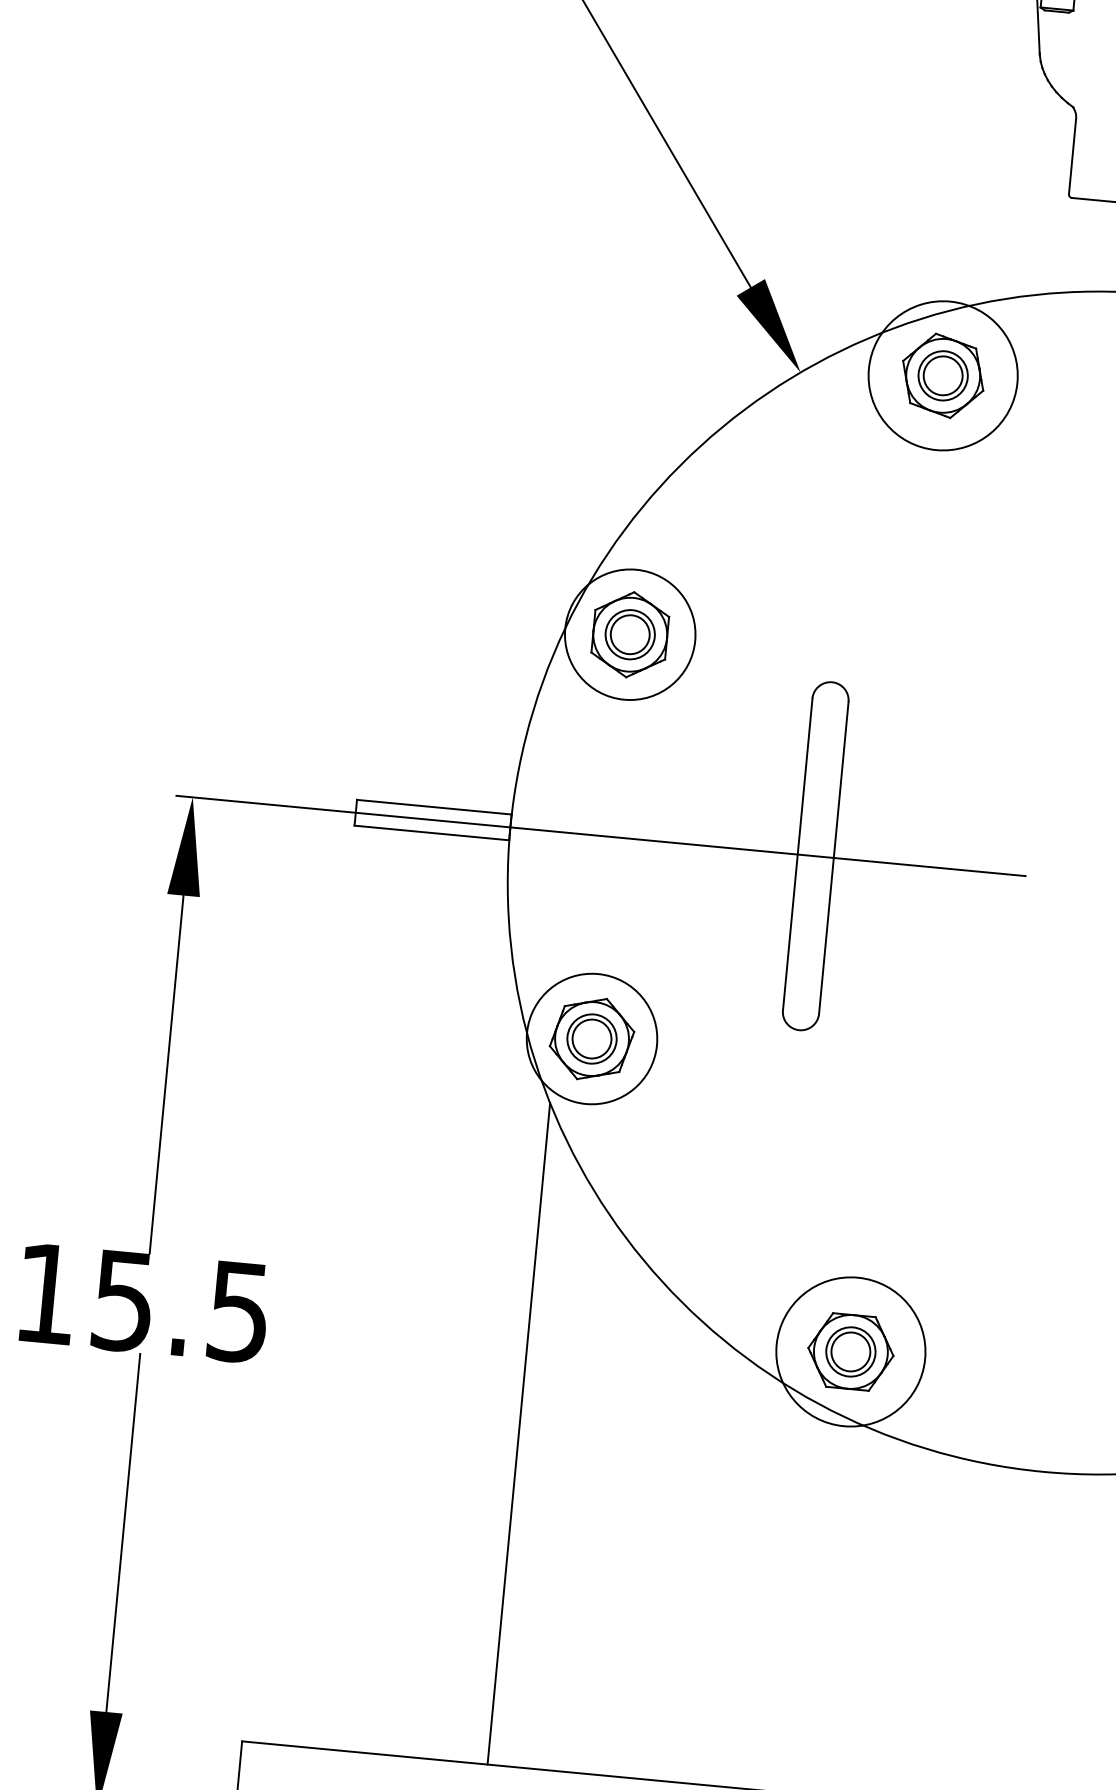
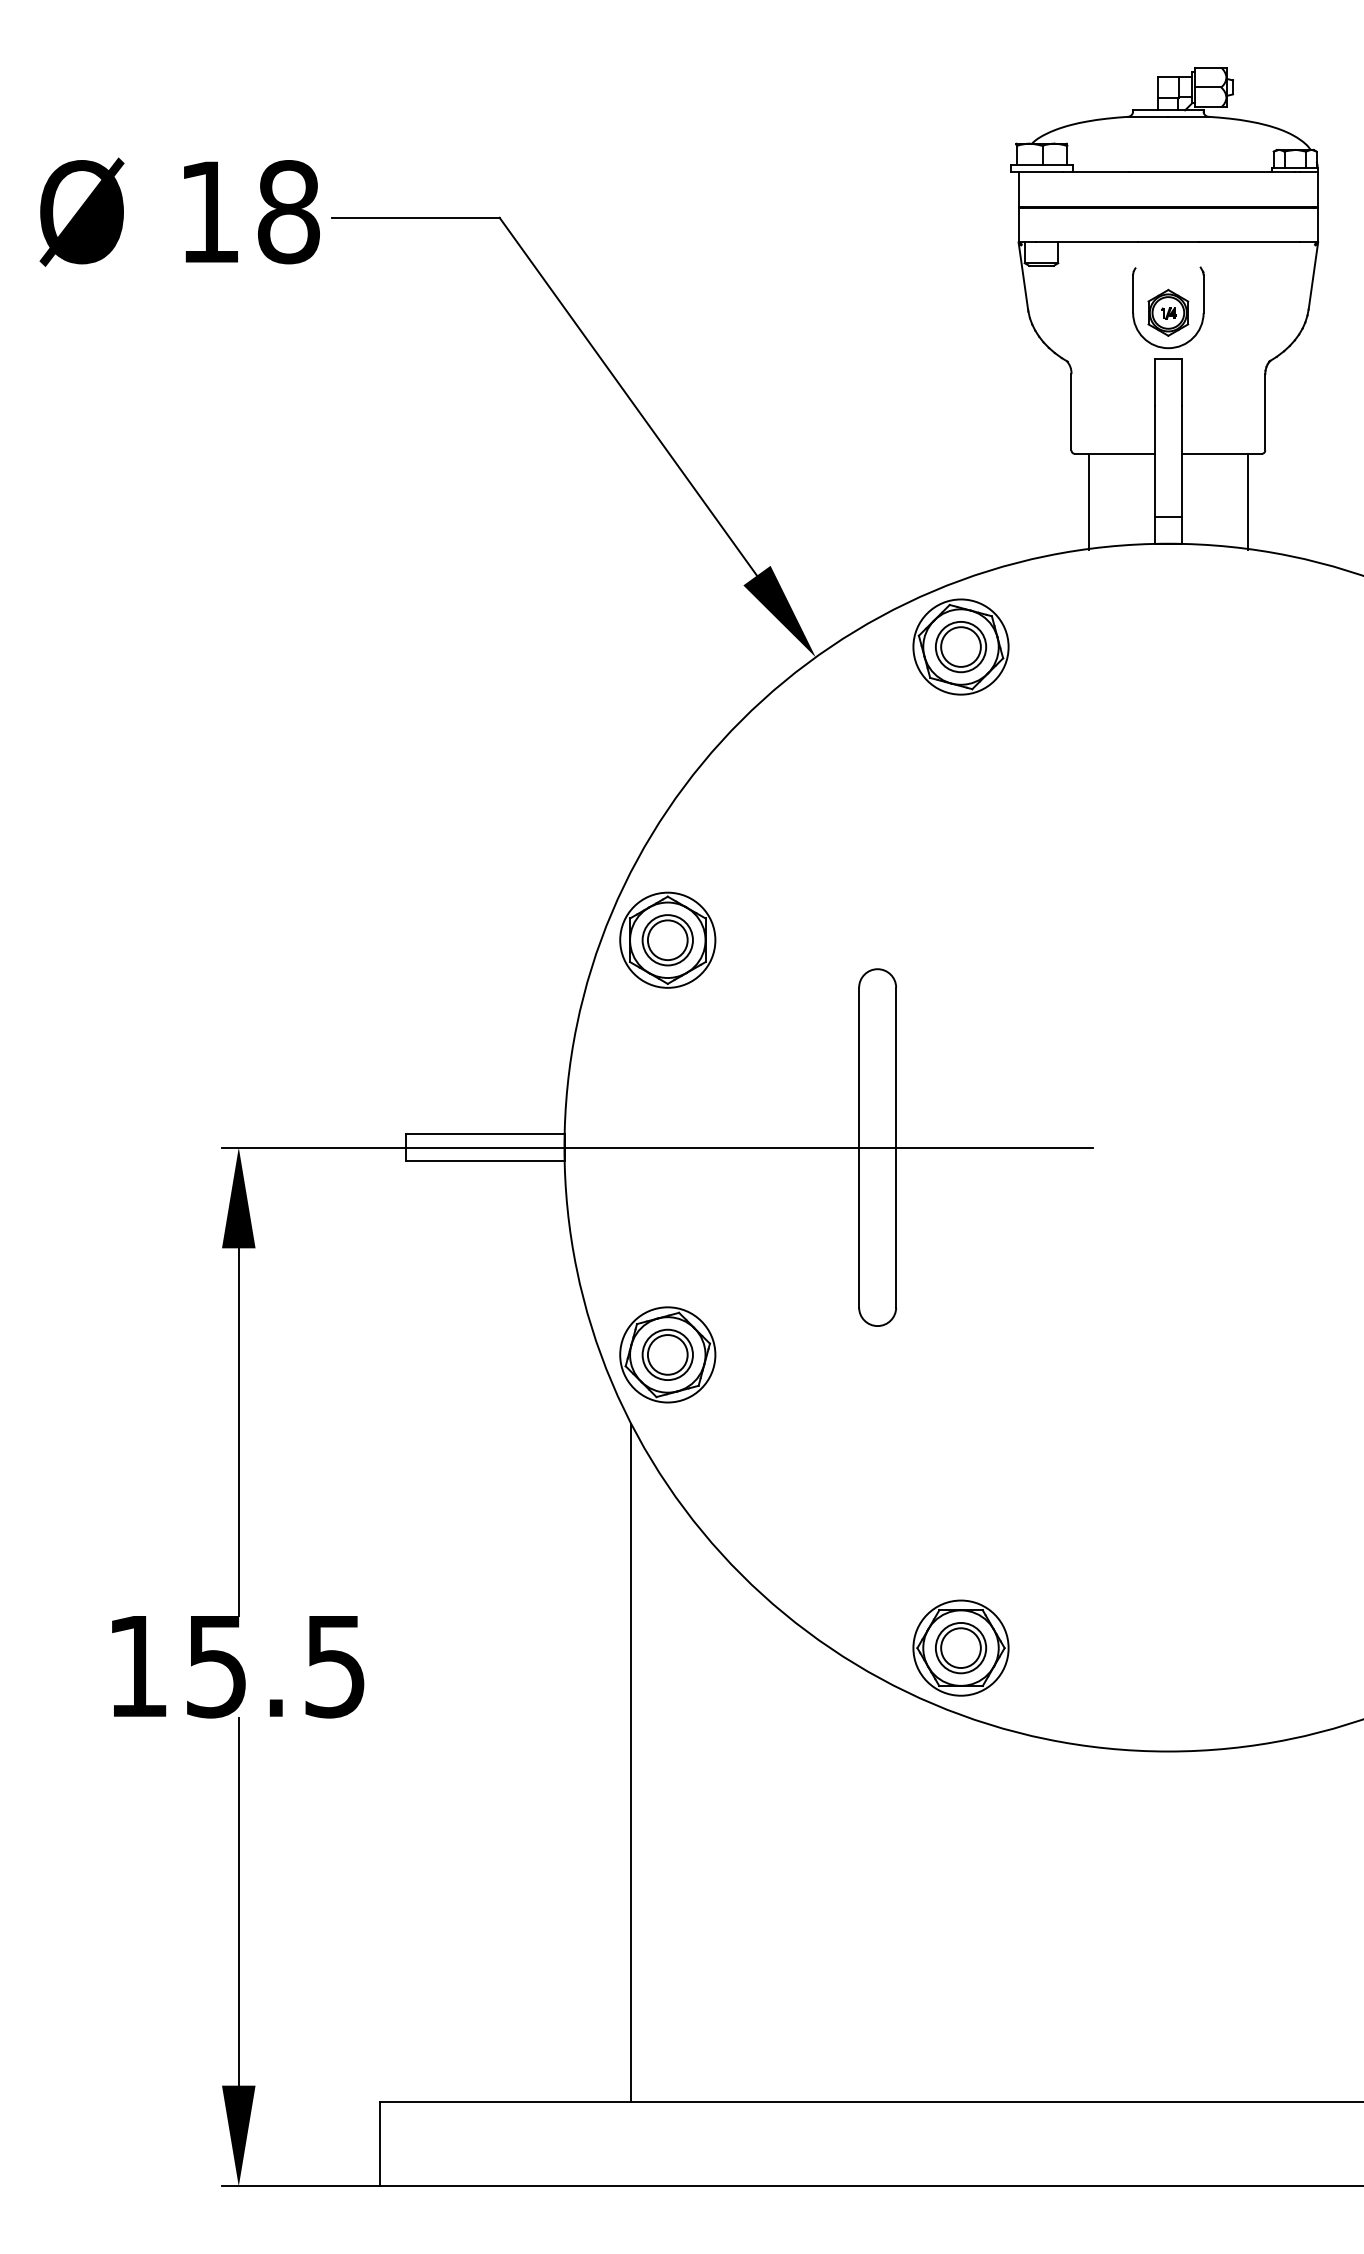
line: (1081, 245) -> (1089, 501), added
circle: (942, 375) -> (960, 646), size x0.62
circle: (630, 633) -> (667, 939), size x0.71
circle: (591, 1038) -> (667, 1354), size x0.71
circle: (850, 1351) -> (960, 1647), size x0.62

